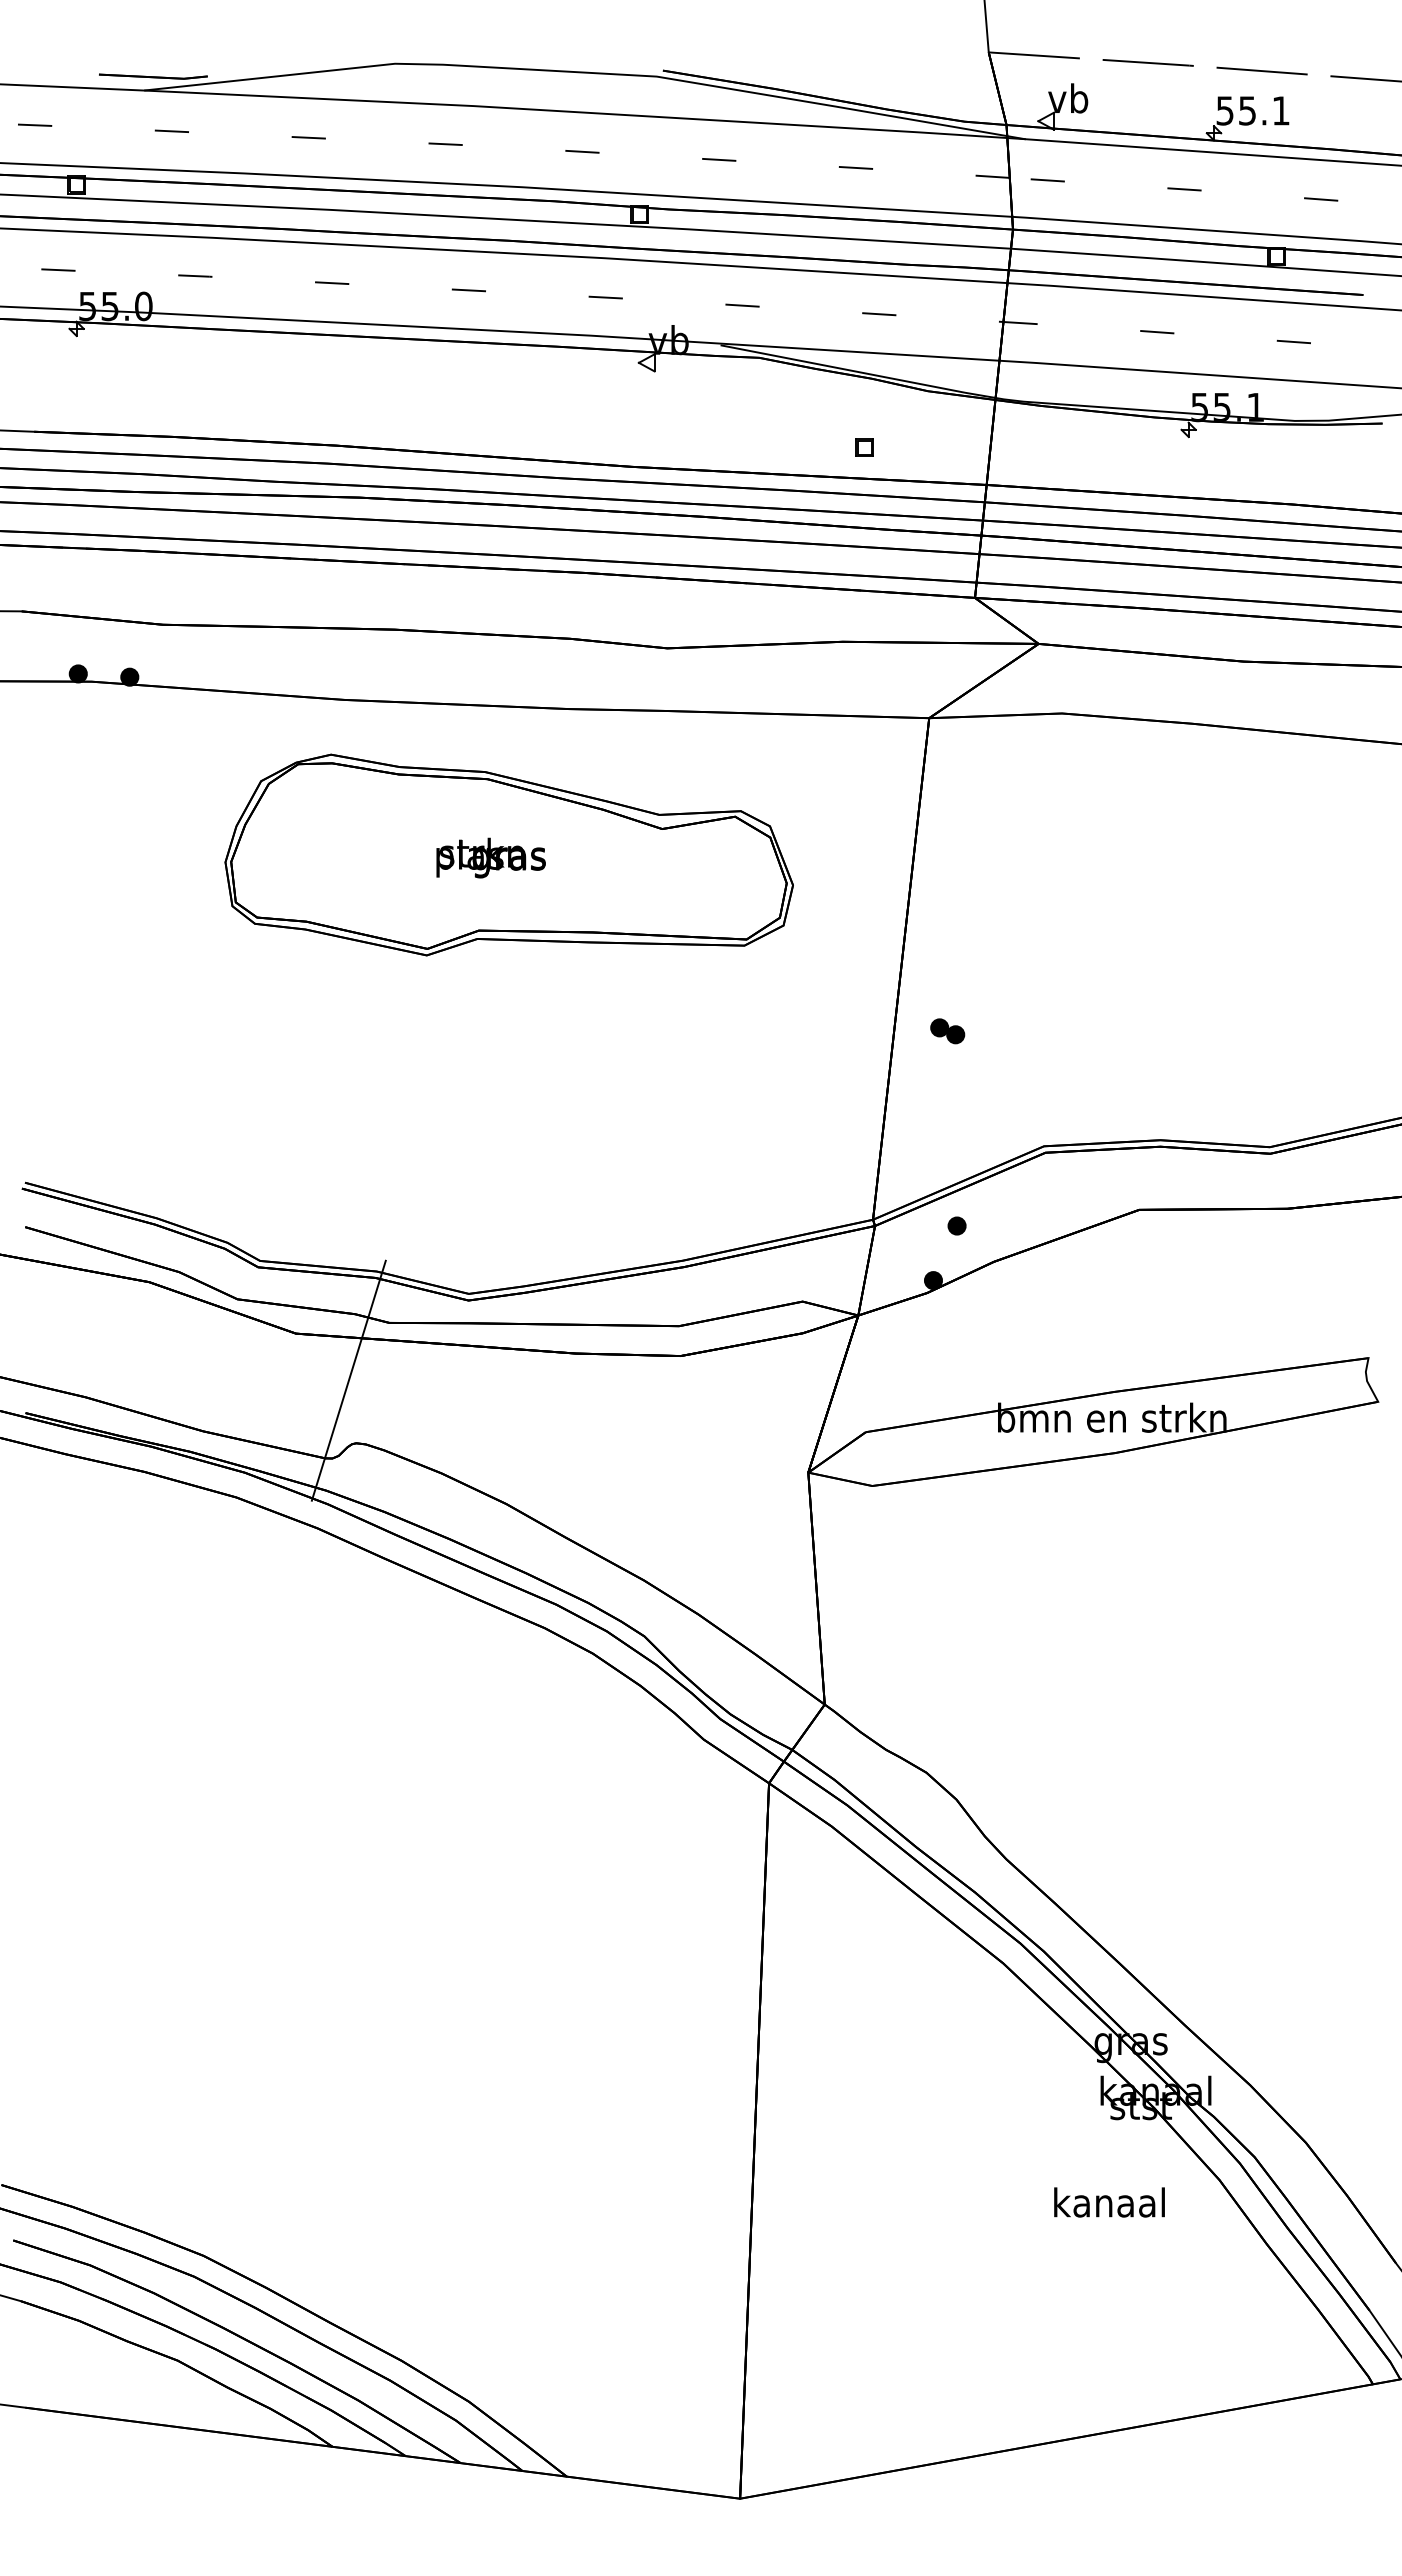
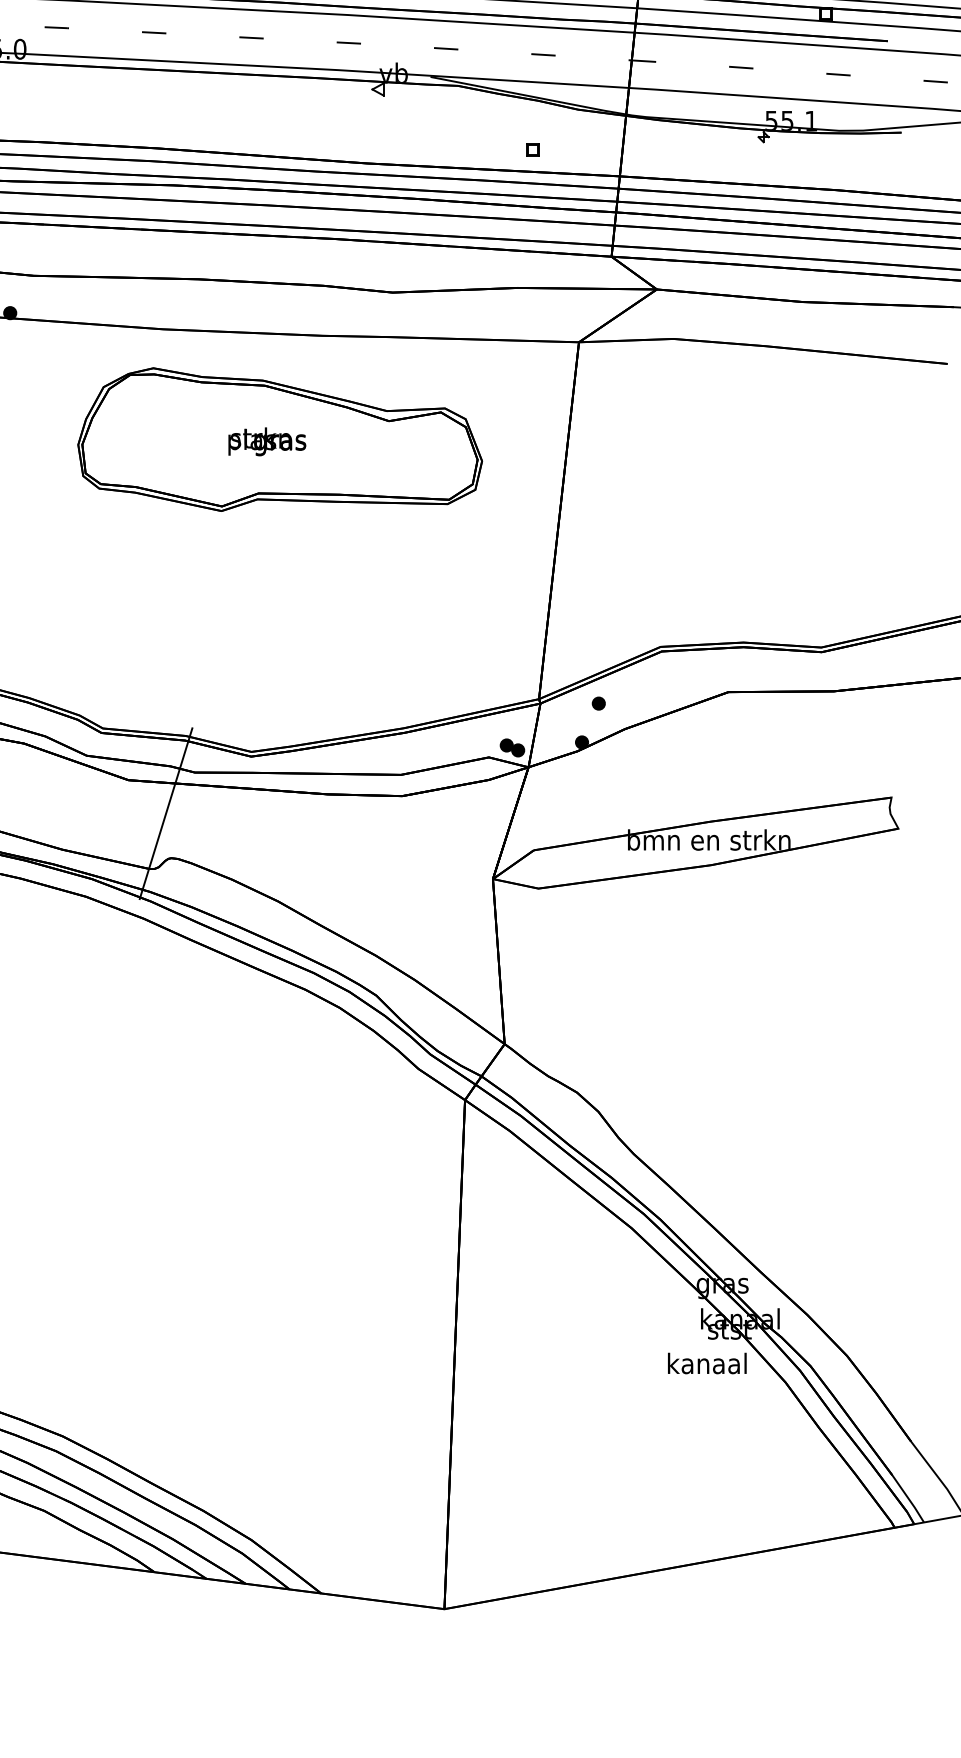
part: (947, 1031) -> (512, 748), moved
text: (1109, 2202) -> (707, 1363), moved

